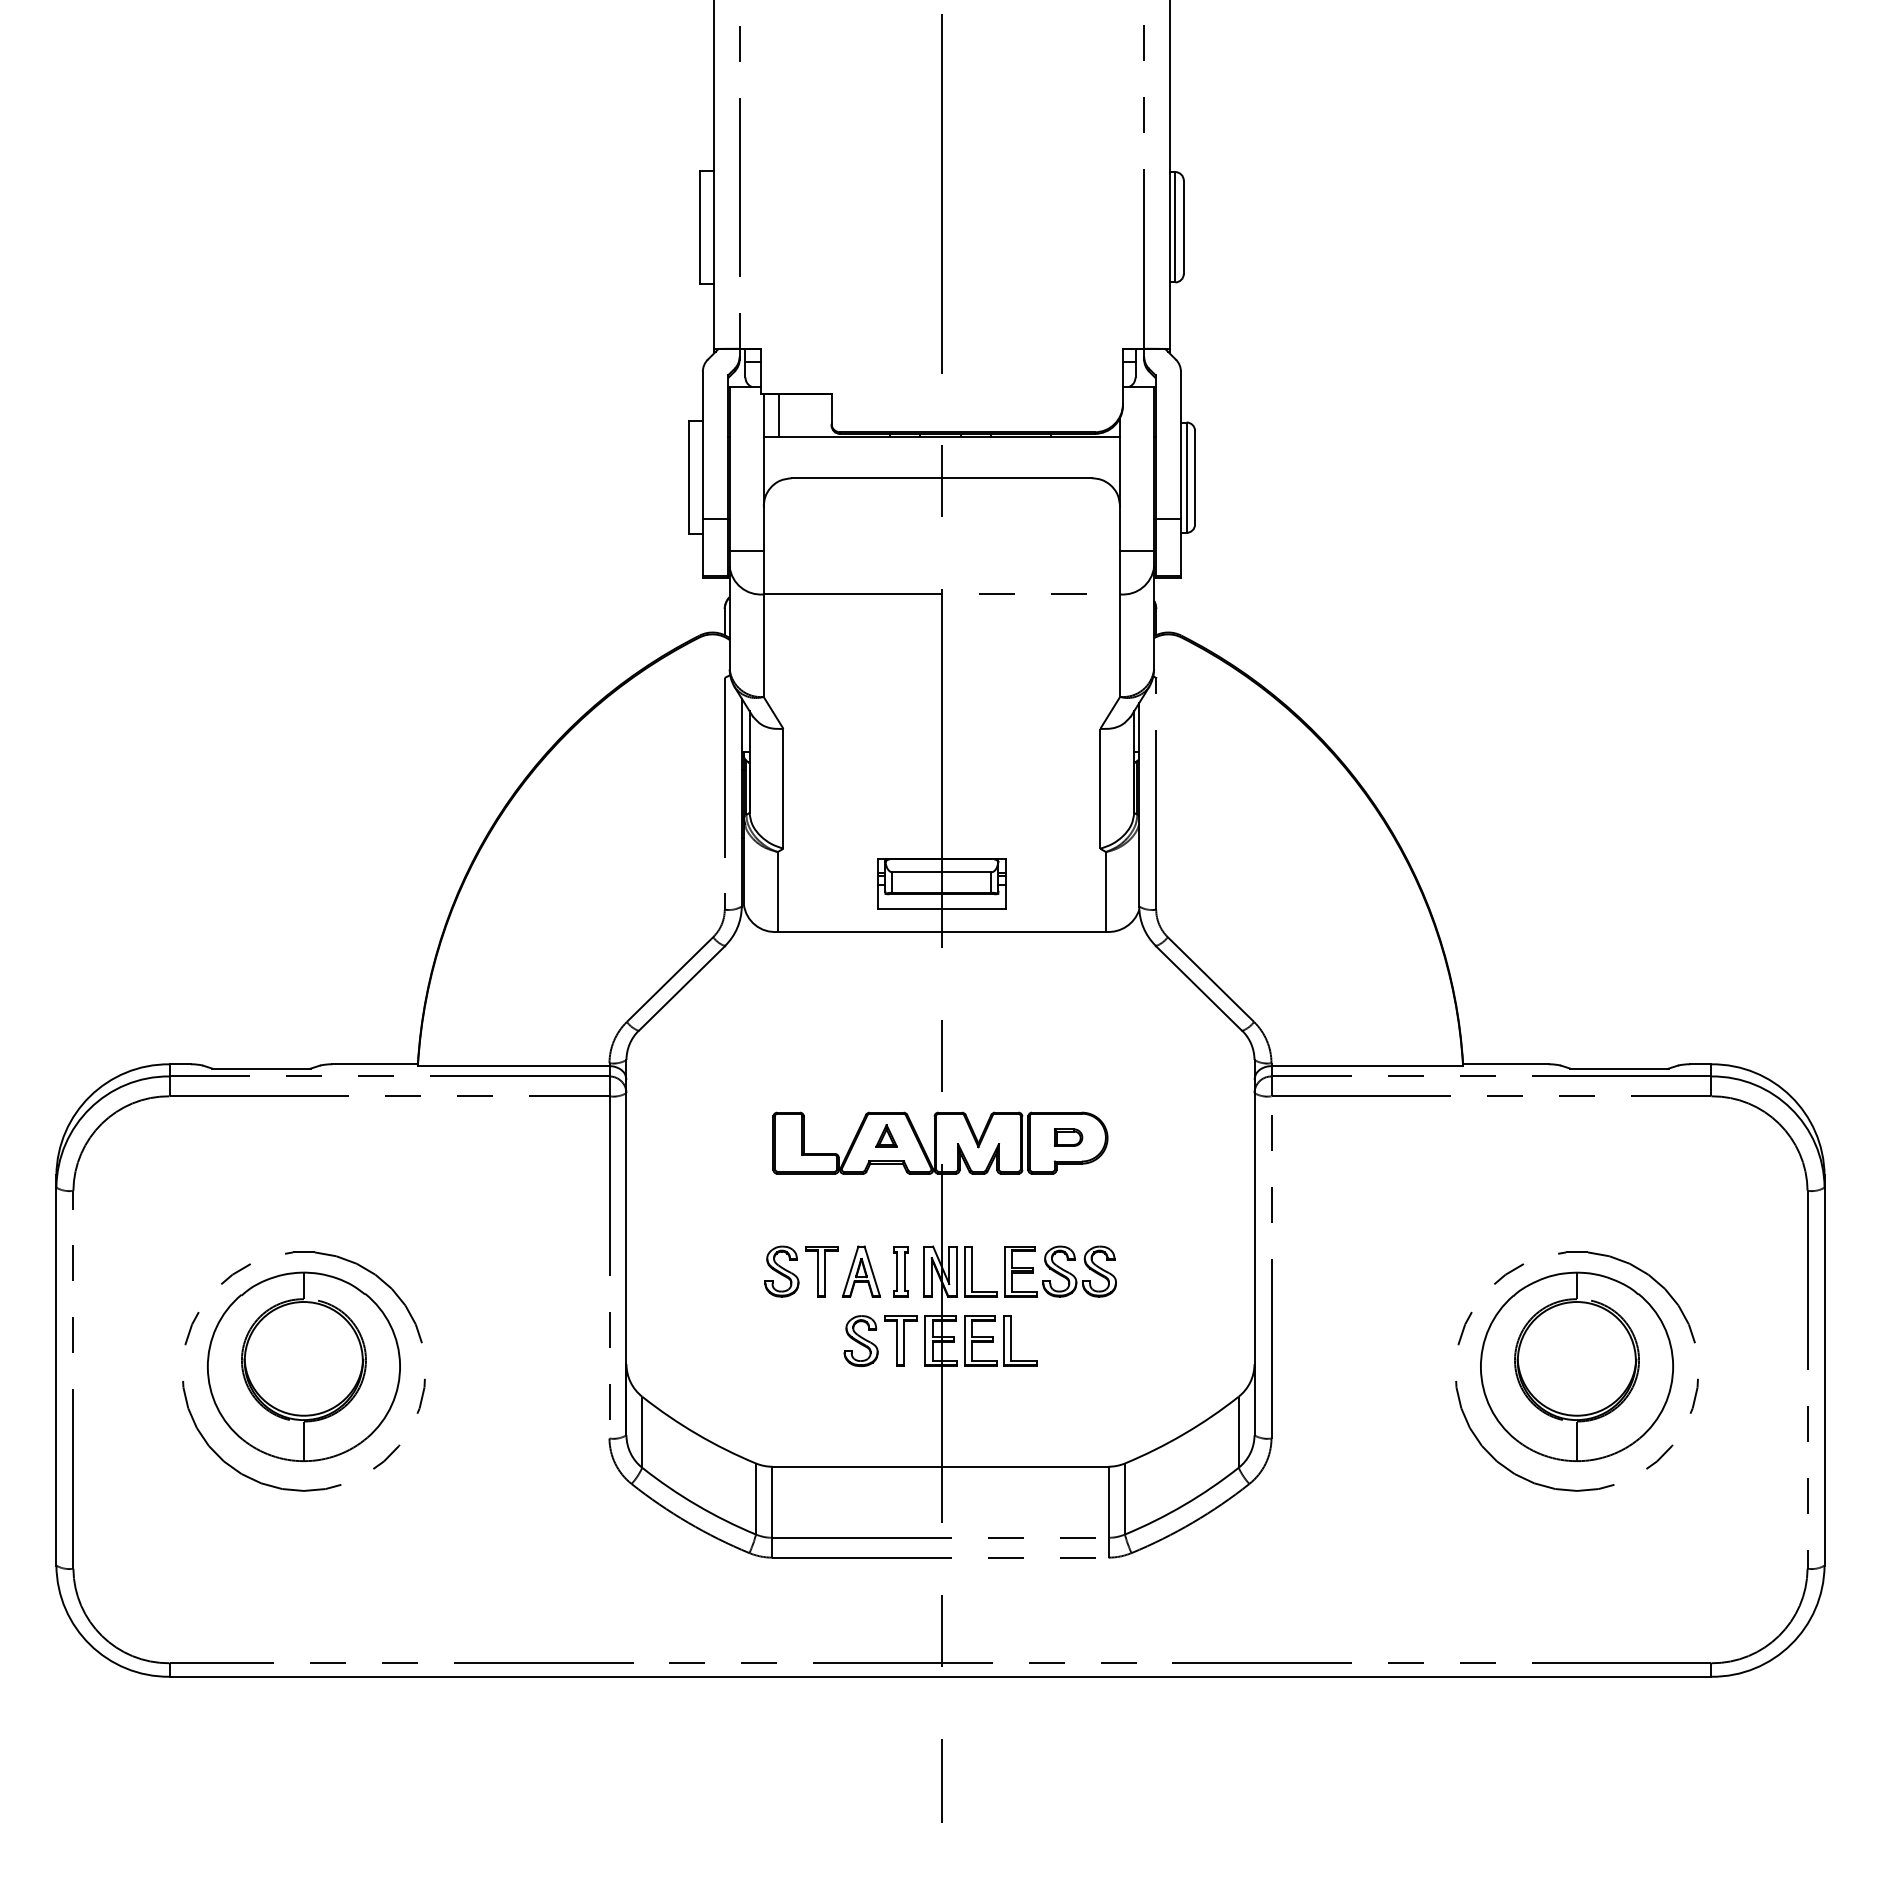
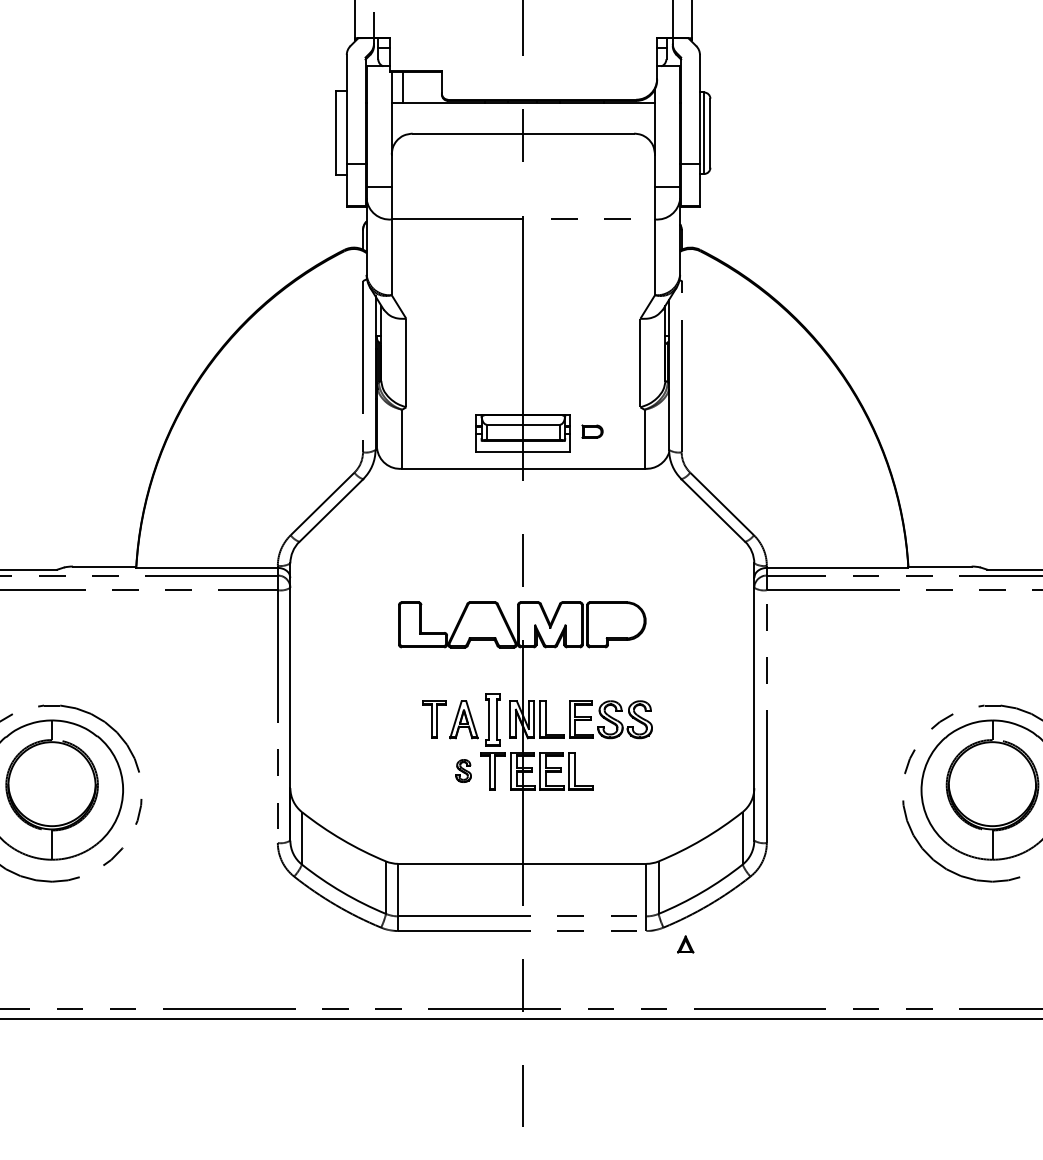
part: (886, 1135) -> (685, 944), moved
part: (1068, 1137) -> (592, 431), moved
part: (781, 1271) -> (404, 719), removed
part: (900, 1271) -> (492, 719), size x1.4
part: (860, 1340) -> (463, 770), size x0.6

